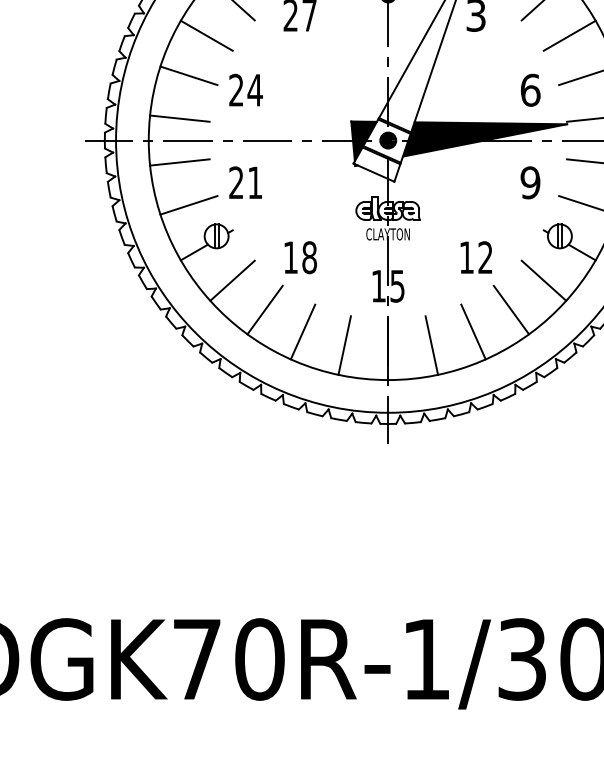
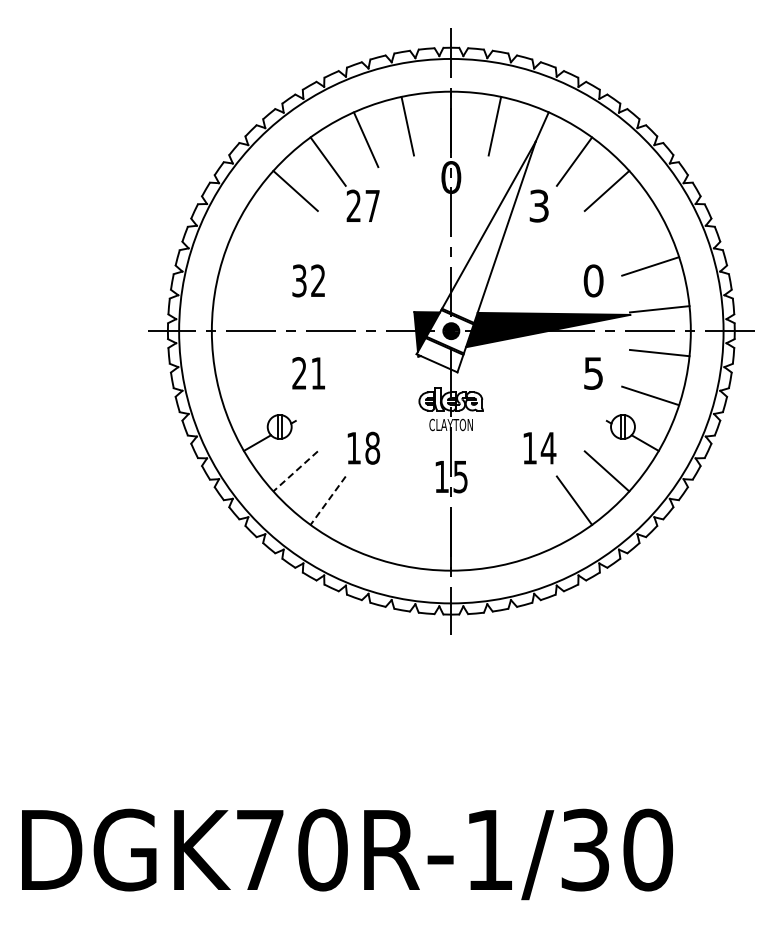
line: (206, 35) -> (269, 226), removed
line: (569, 35) -> (632, 226), removed
line: (188, 75) -> (251, 266), removed
text: (246, 89) -> (309, 280), 24 -> 32
text: (530, 89) -> (593, 280), 6 -> 0
line: (179, 118) -> (242, 309), removed
line: (179, 161) -> (242, 352), removed
text: (530, 182) -> (593, 373), 9 -> 5
line: (188, 204) -> (251, 395), removed
text: (485, 256) -> (548, 447), 12 -> 14
line: (232, 280) -> (295, 471), solid -> dashed
line: (265, 309) -> (328, 500), solid -> dashed
line: (302, 331) -> (365, 522), removed
line: (473, 331) -> (536, 522), removed
line: (344, 344) -> (407, 535), removed
line: (431, 344) -> (494, 535), removed

